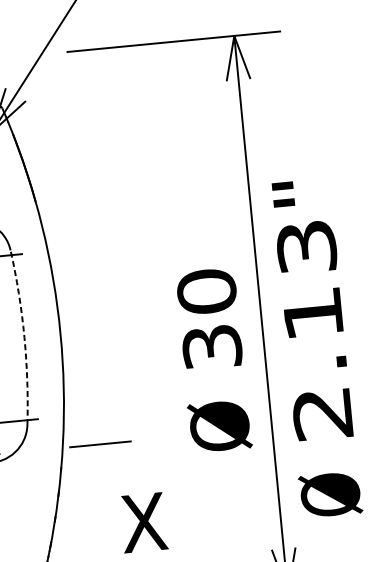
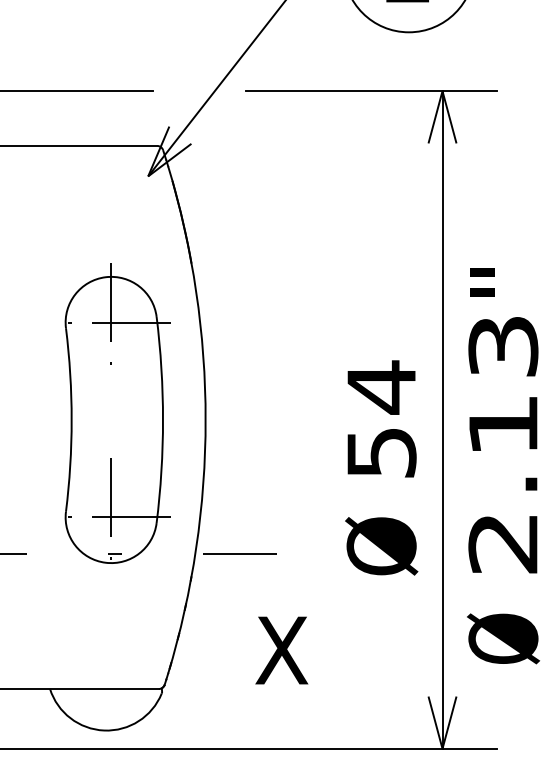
text: (209, 318) -> (381, 418), 30 -> 54
arc: (24, 337) -> (163, 420), dashed -> solid

